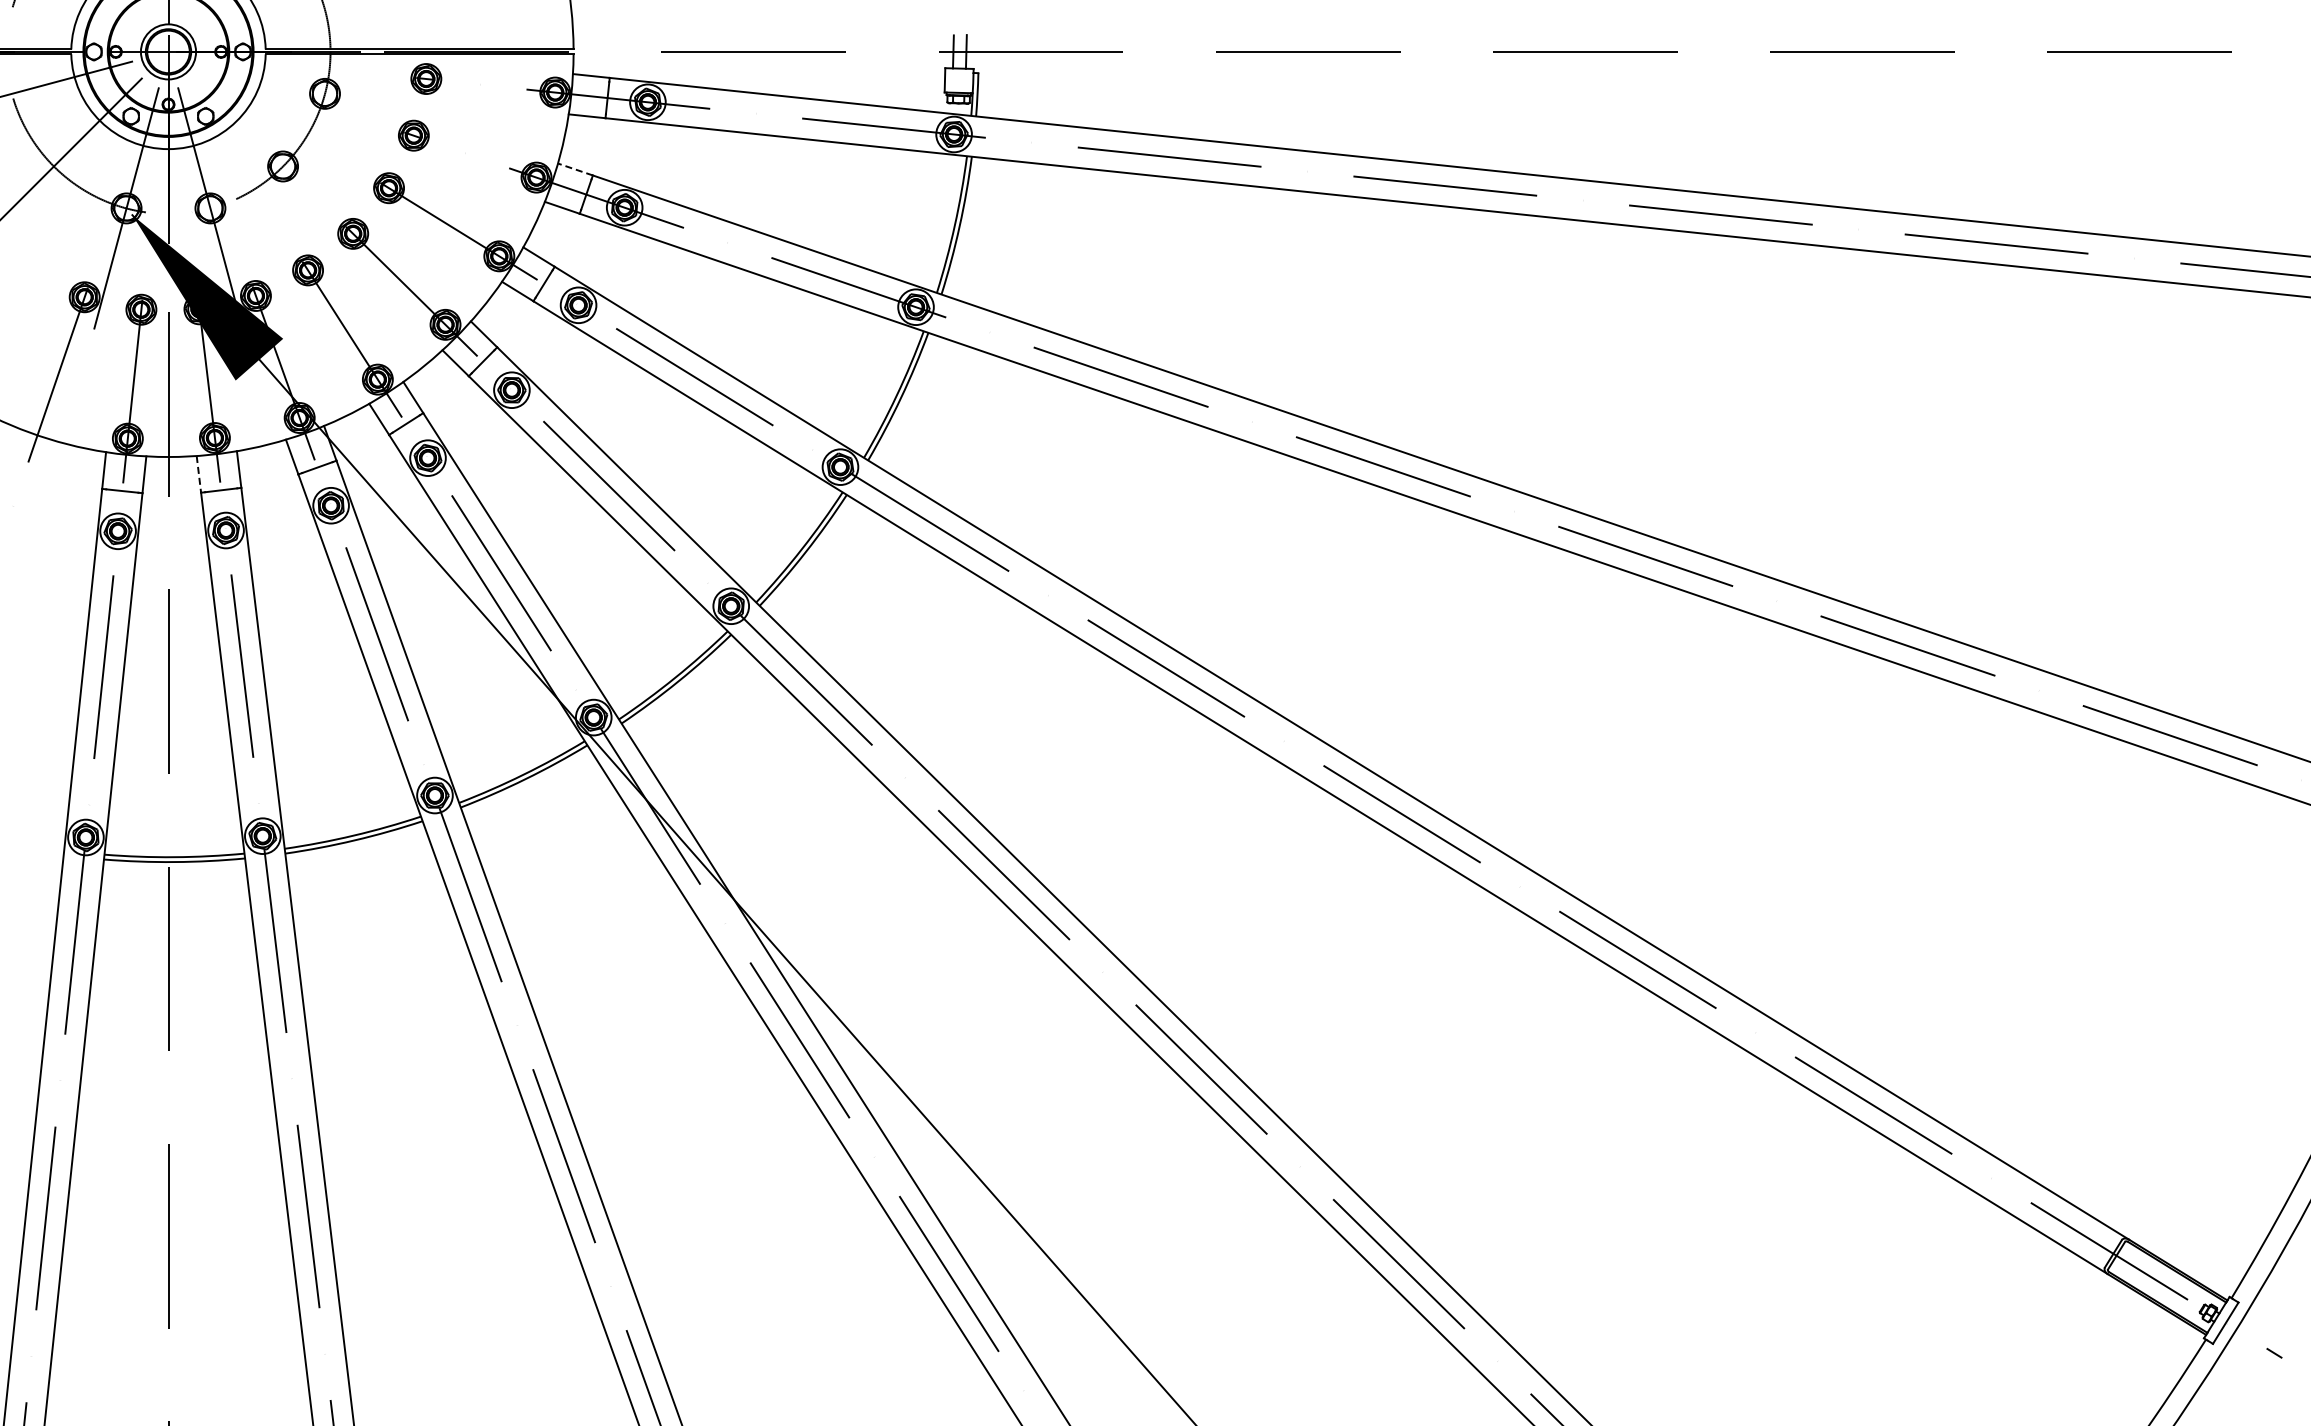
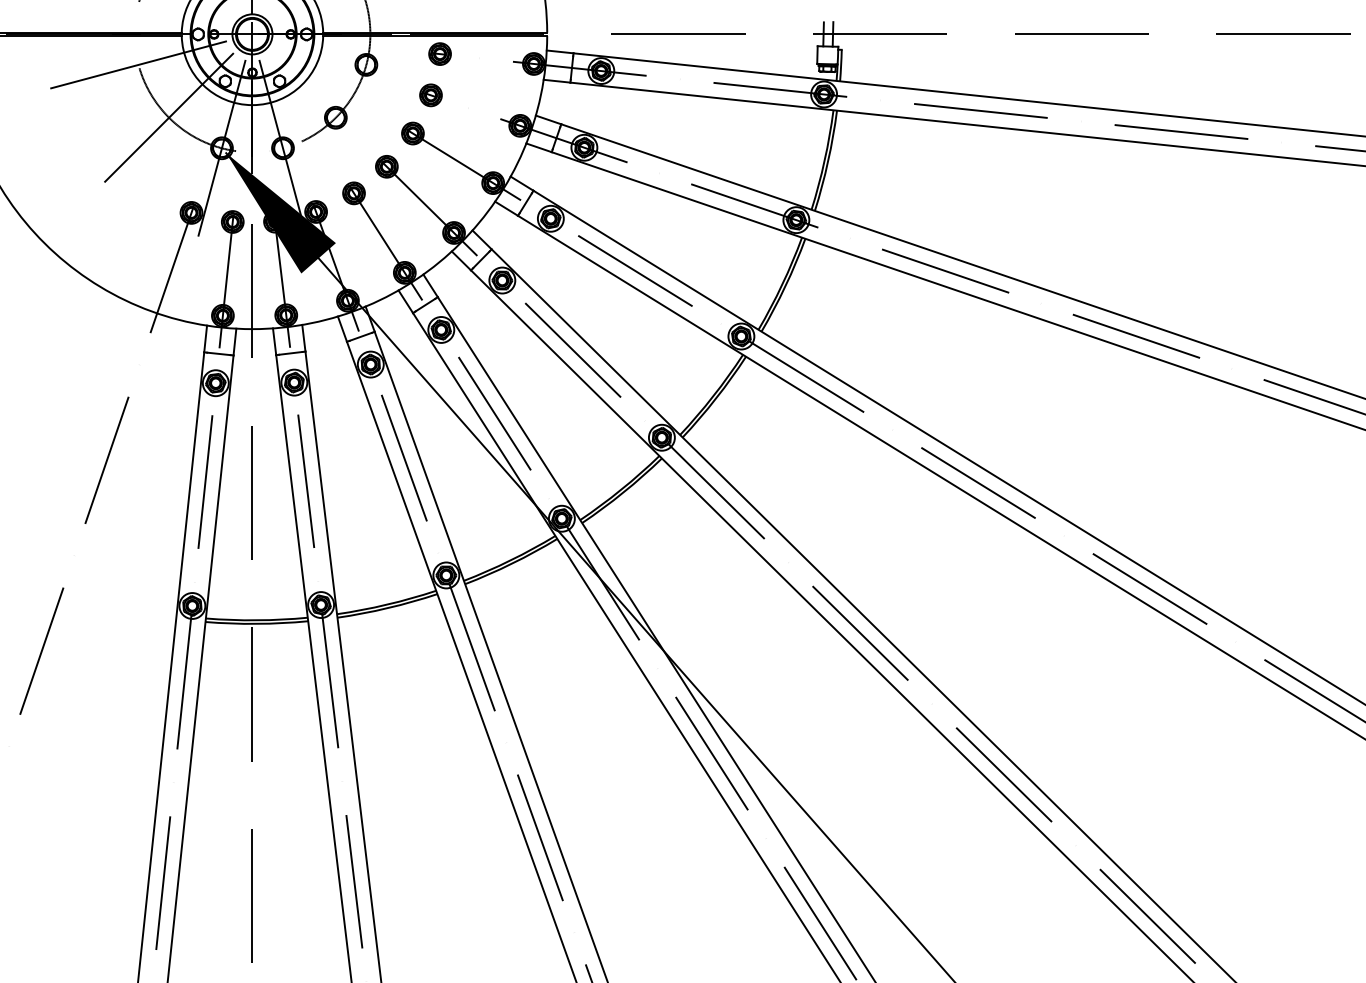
line: (574, 169) -> (547, 119), dashed -> solid
line: (198, 474) -> (274, 341), dashed -> solid

